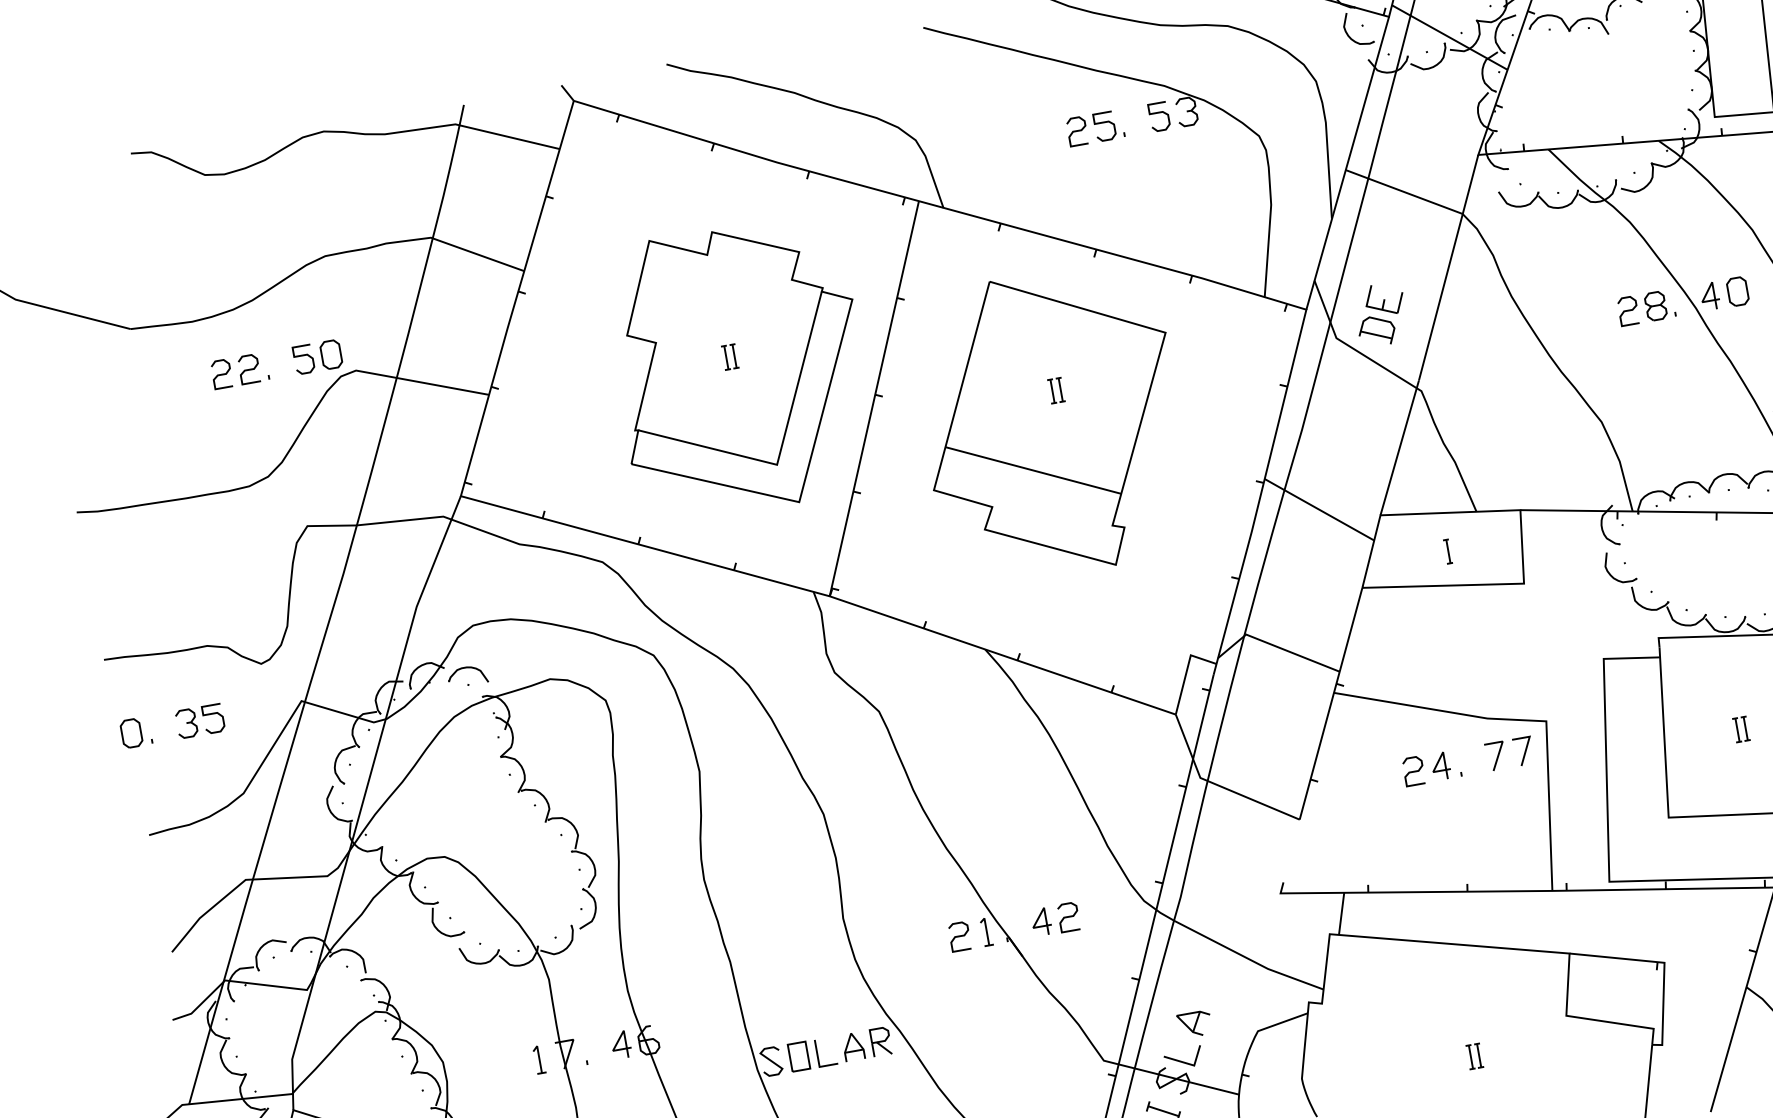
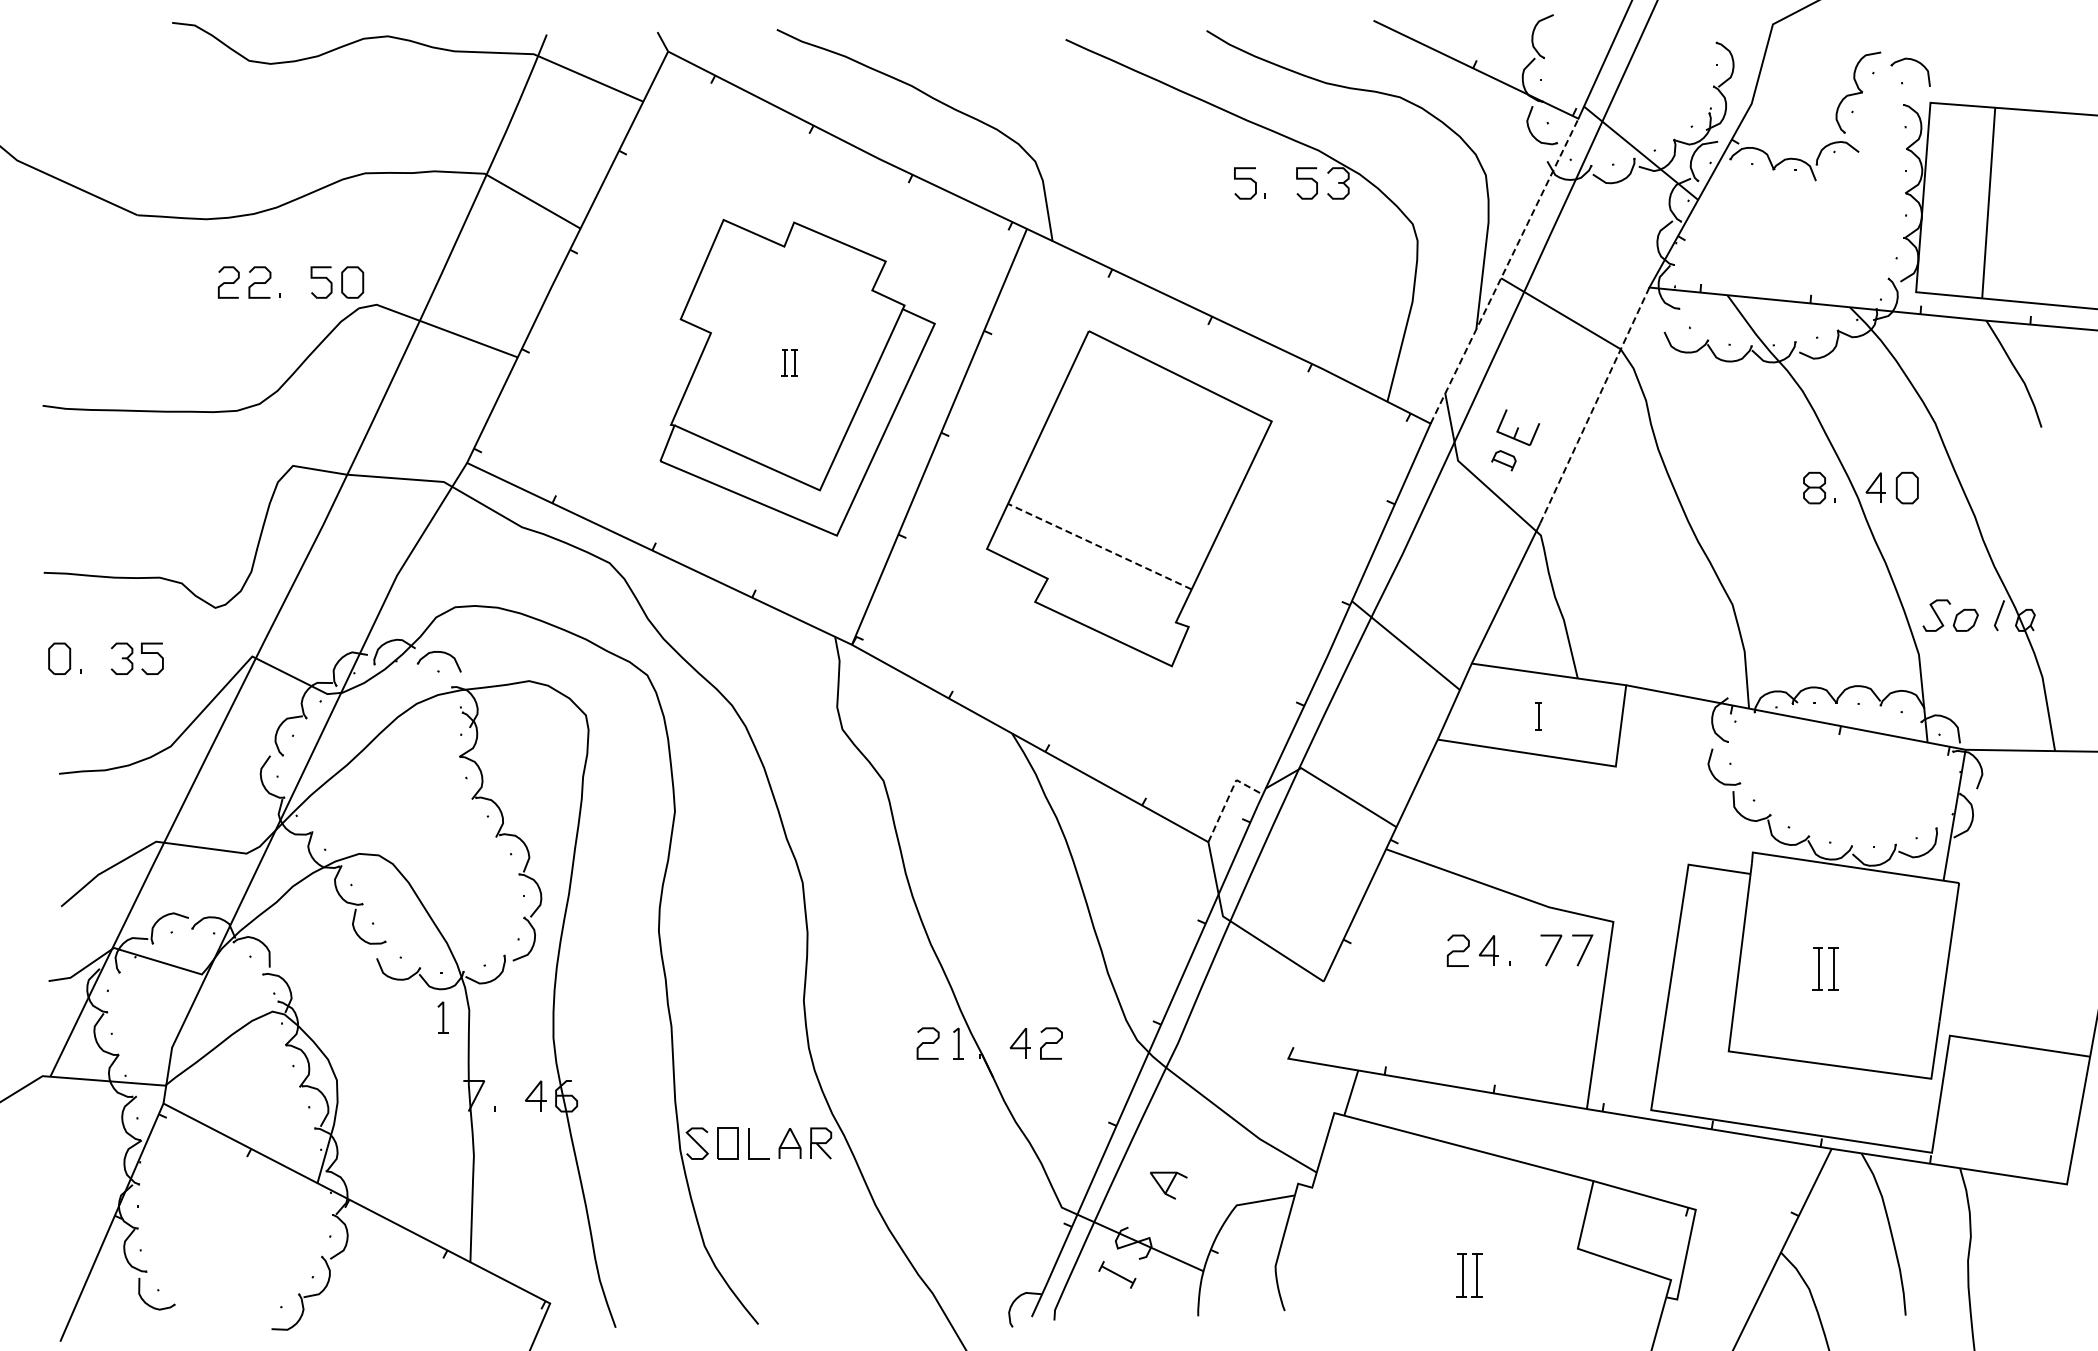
curve: (1077, 131) -> (1214, 183), removed
line: (1347, 162) -> (1504, 270), solid -> dashed
line: (1449, 266) -> (1595, 404), solid -> dashed
curve: (1628, 310) -> (1783, 487), removed
part: (1376, 330) -> (1503, 460), size x0.6
part: (1056, 390) -> (1140, 463), removed
line: (1032, 470) -> (1098, 546), solid -> dashed
line: (1187, 670) -> (1229, 795), solid -> dashed
part: (1741, 729) -> (1825, 968), size x1.6
part: (1474, 1056) -> (1469, 1275), size x1.6
part: (538, 1059) -> (442, 1017), moved
line: (1182, 1061) -> (1148, 1223), removed

